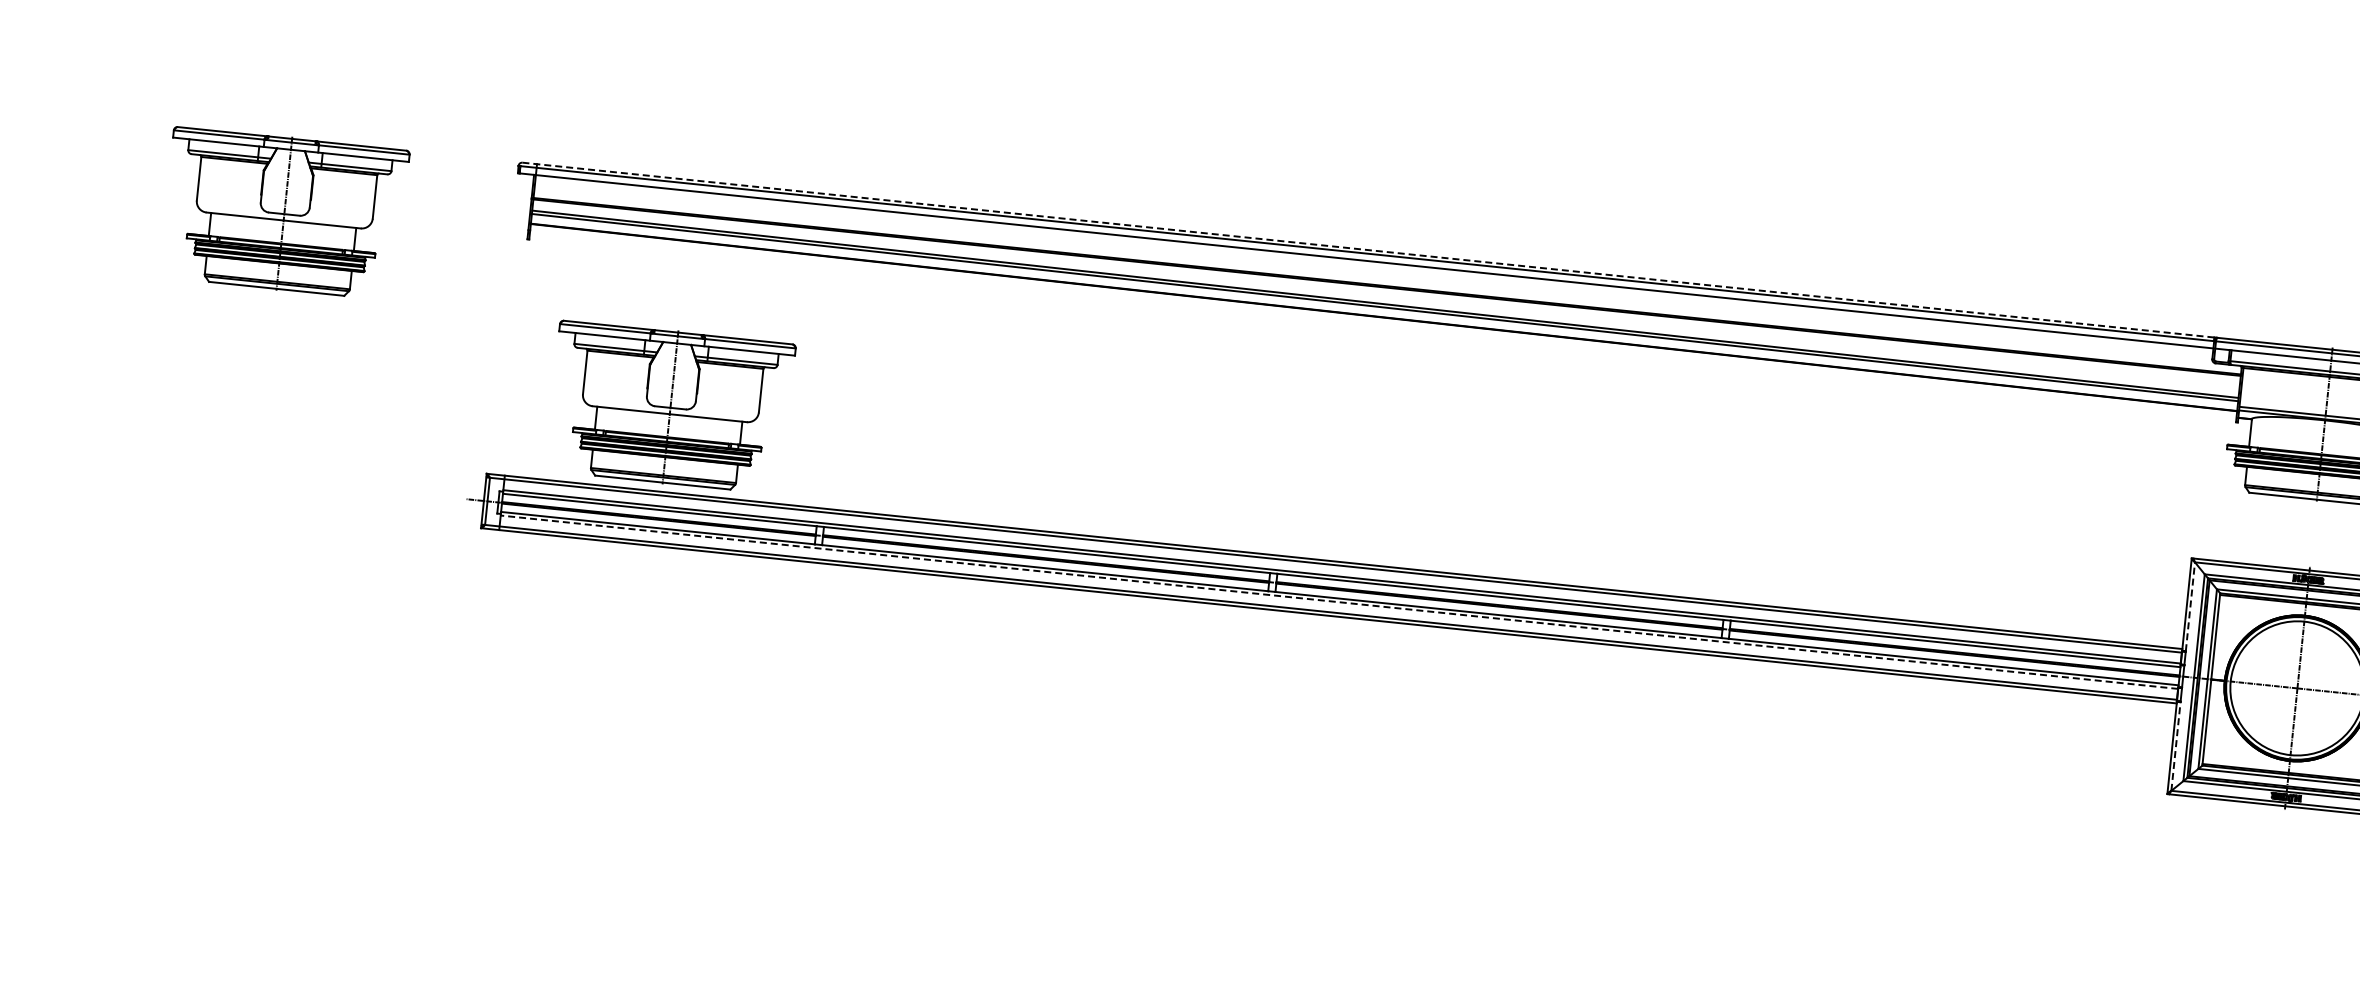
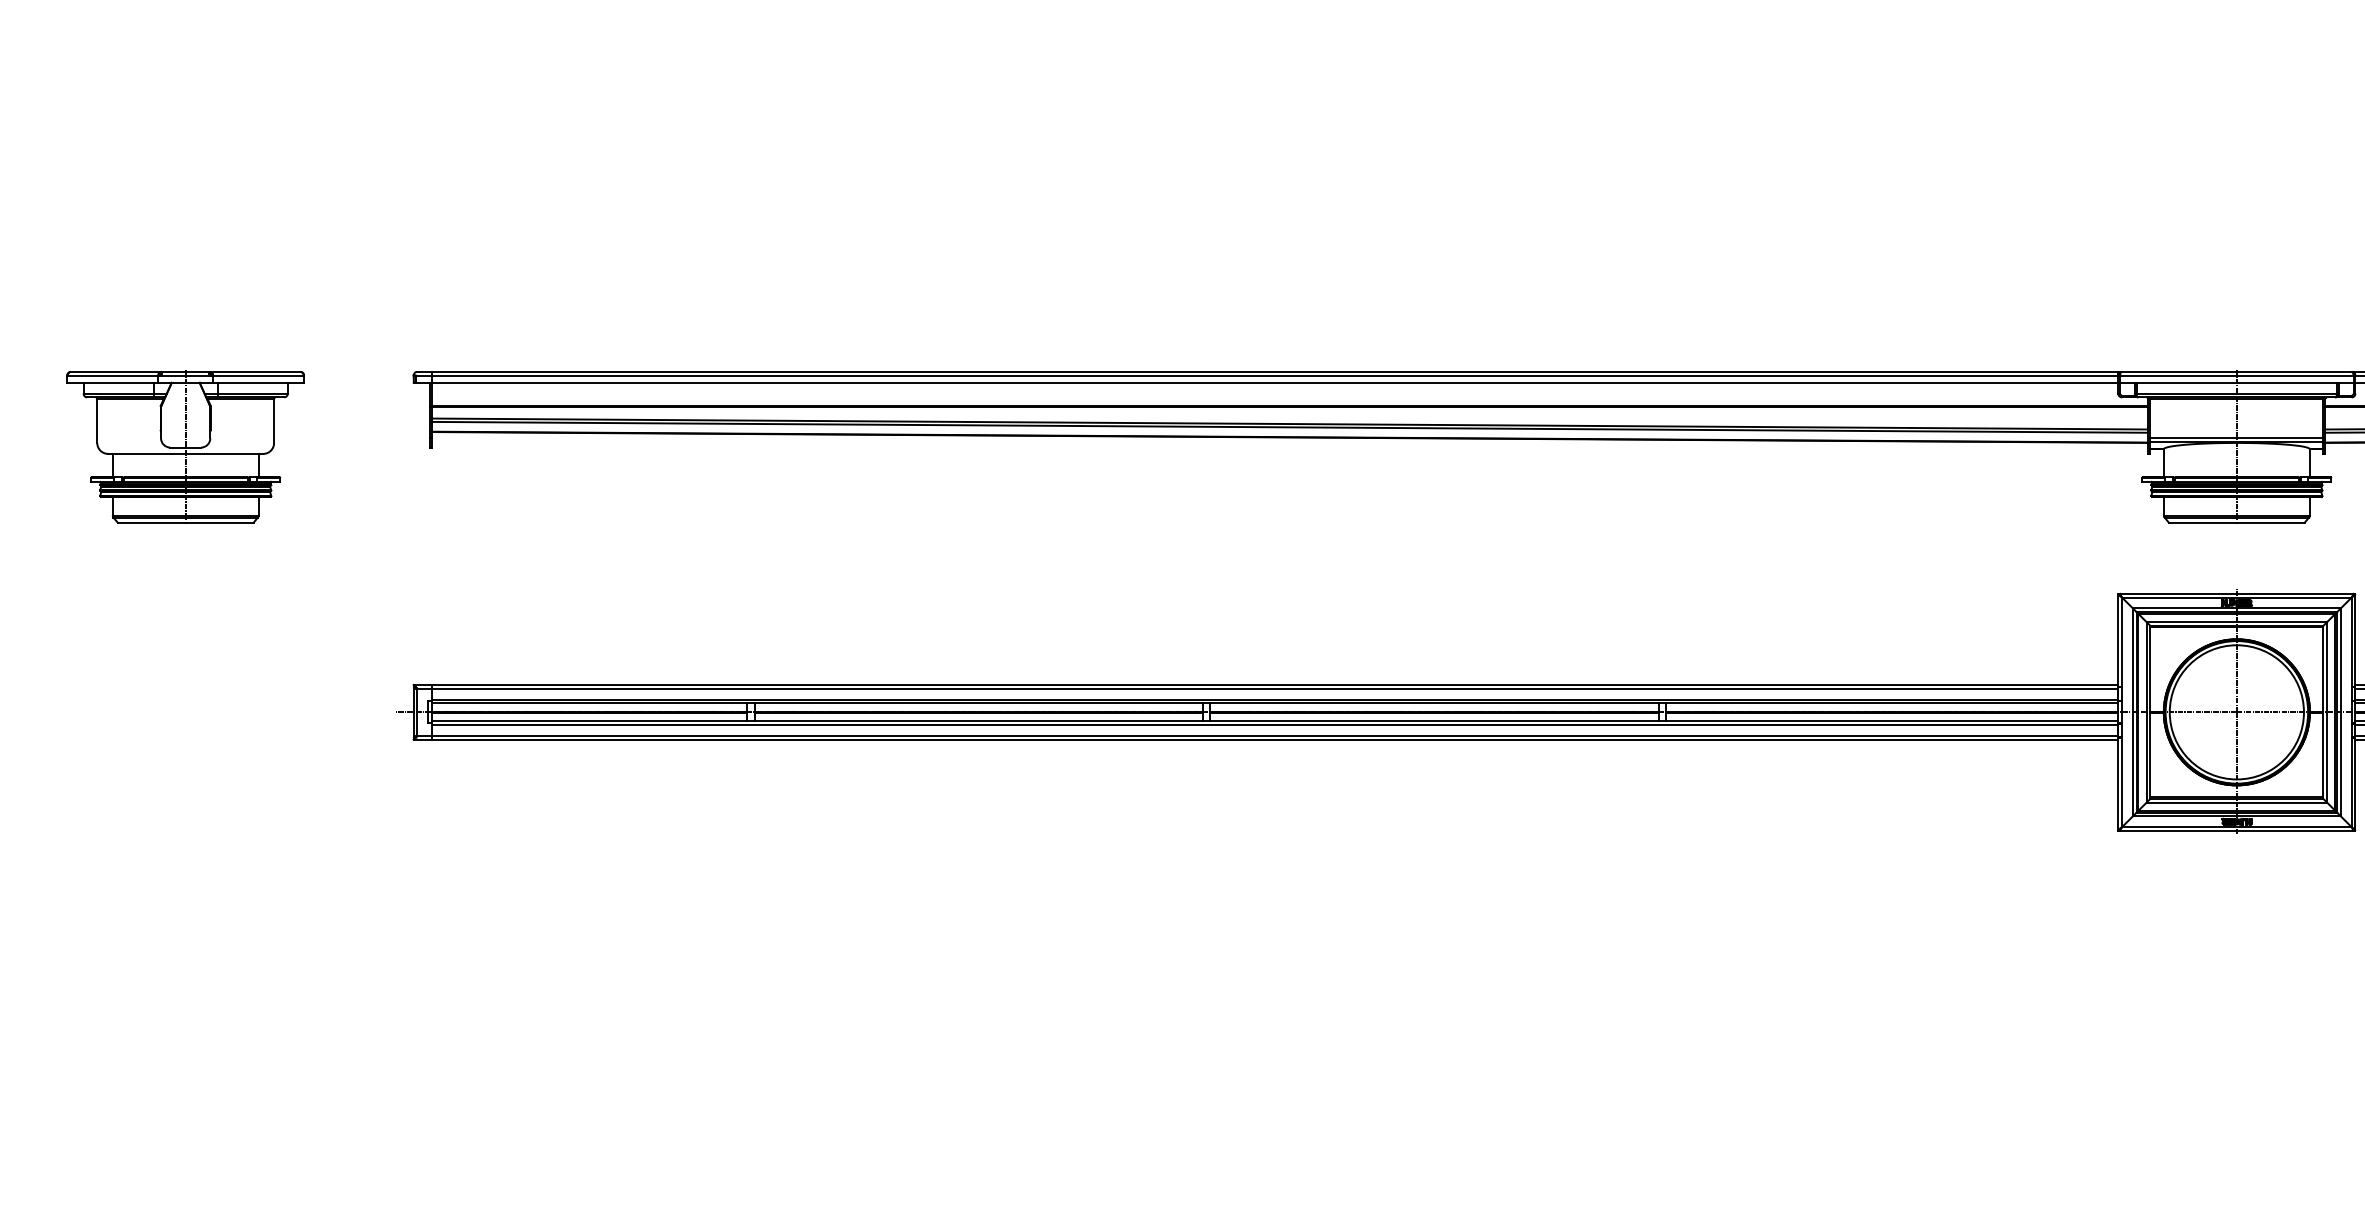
line: (1368, 249) -> (1267, 371), dashed -> solid
part: (670, 406) -> (589, 599), removed
line: (1338, 602) -> (1274, 725), dashed -> solid
line: (2190, 607) -> (2122, 642), dashed -> solid
line: (2176, 746) -> (2122, 782), dashed -> solid

